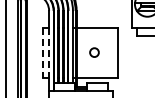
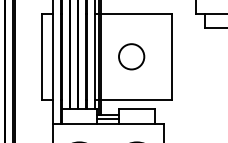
circle: (94, 52) -> (131, 56), size x1.67
line: (42, 53) -> (41, 58), dashed -> solid
line: (49, 53) -> (54, 58), dashed -> solid

